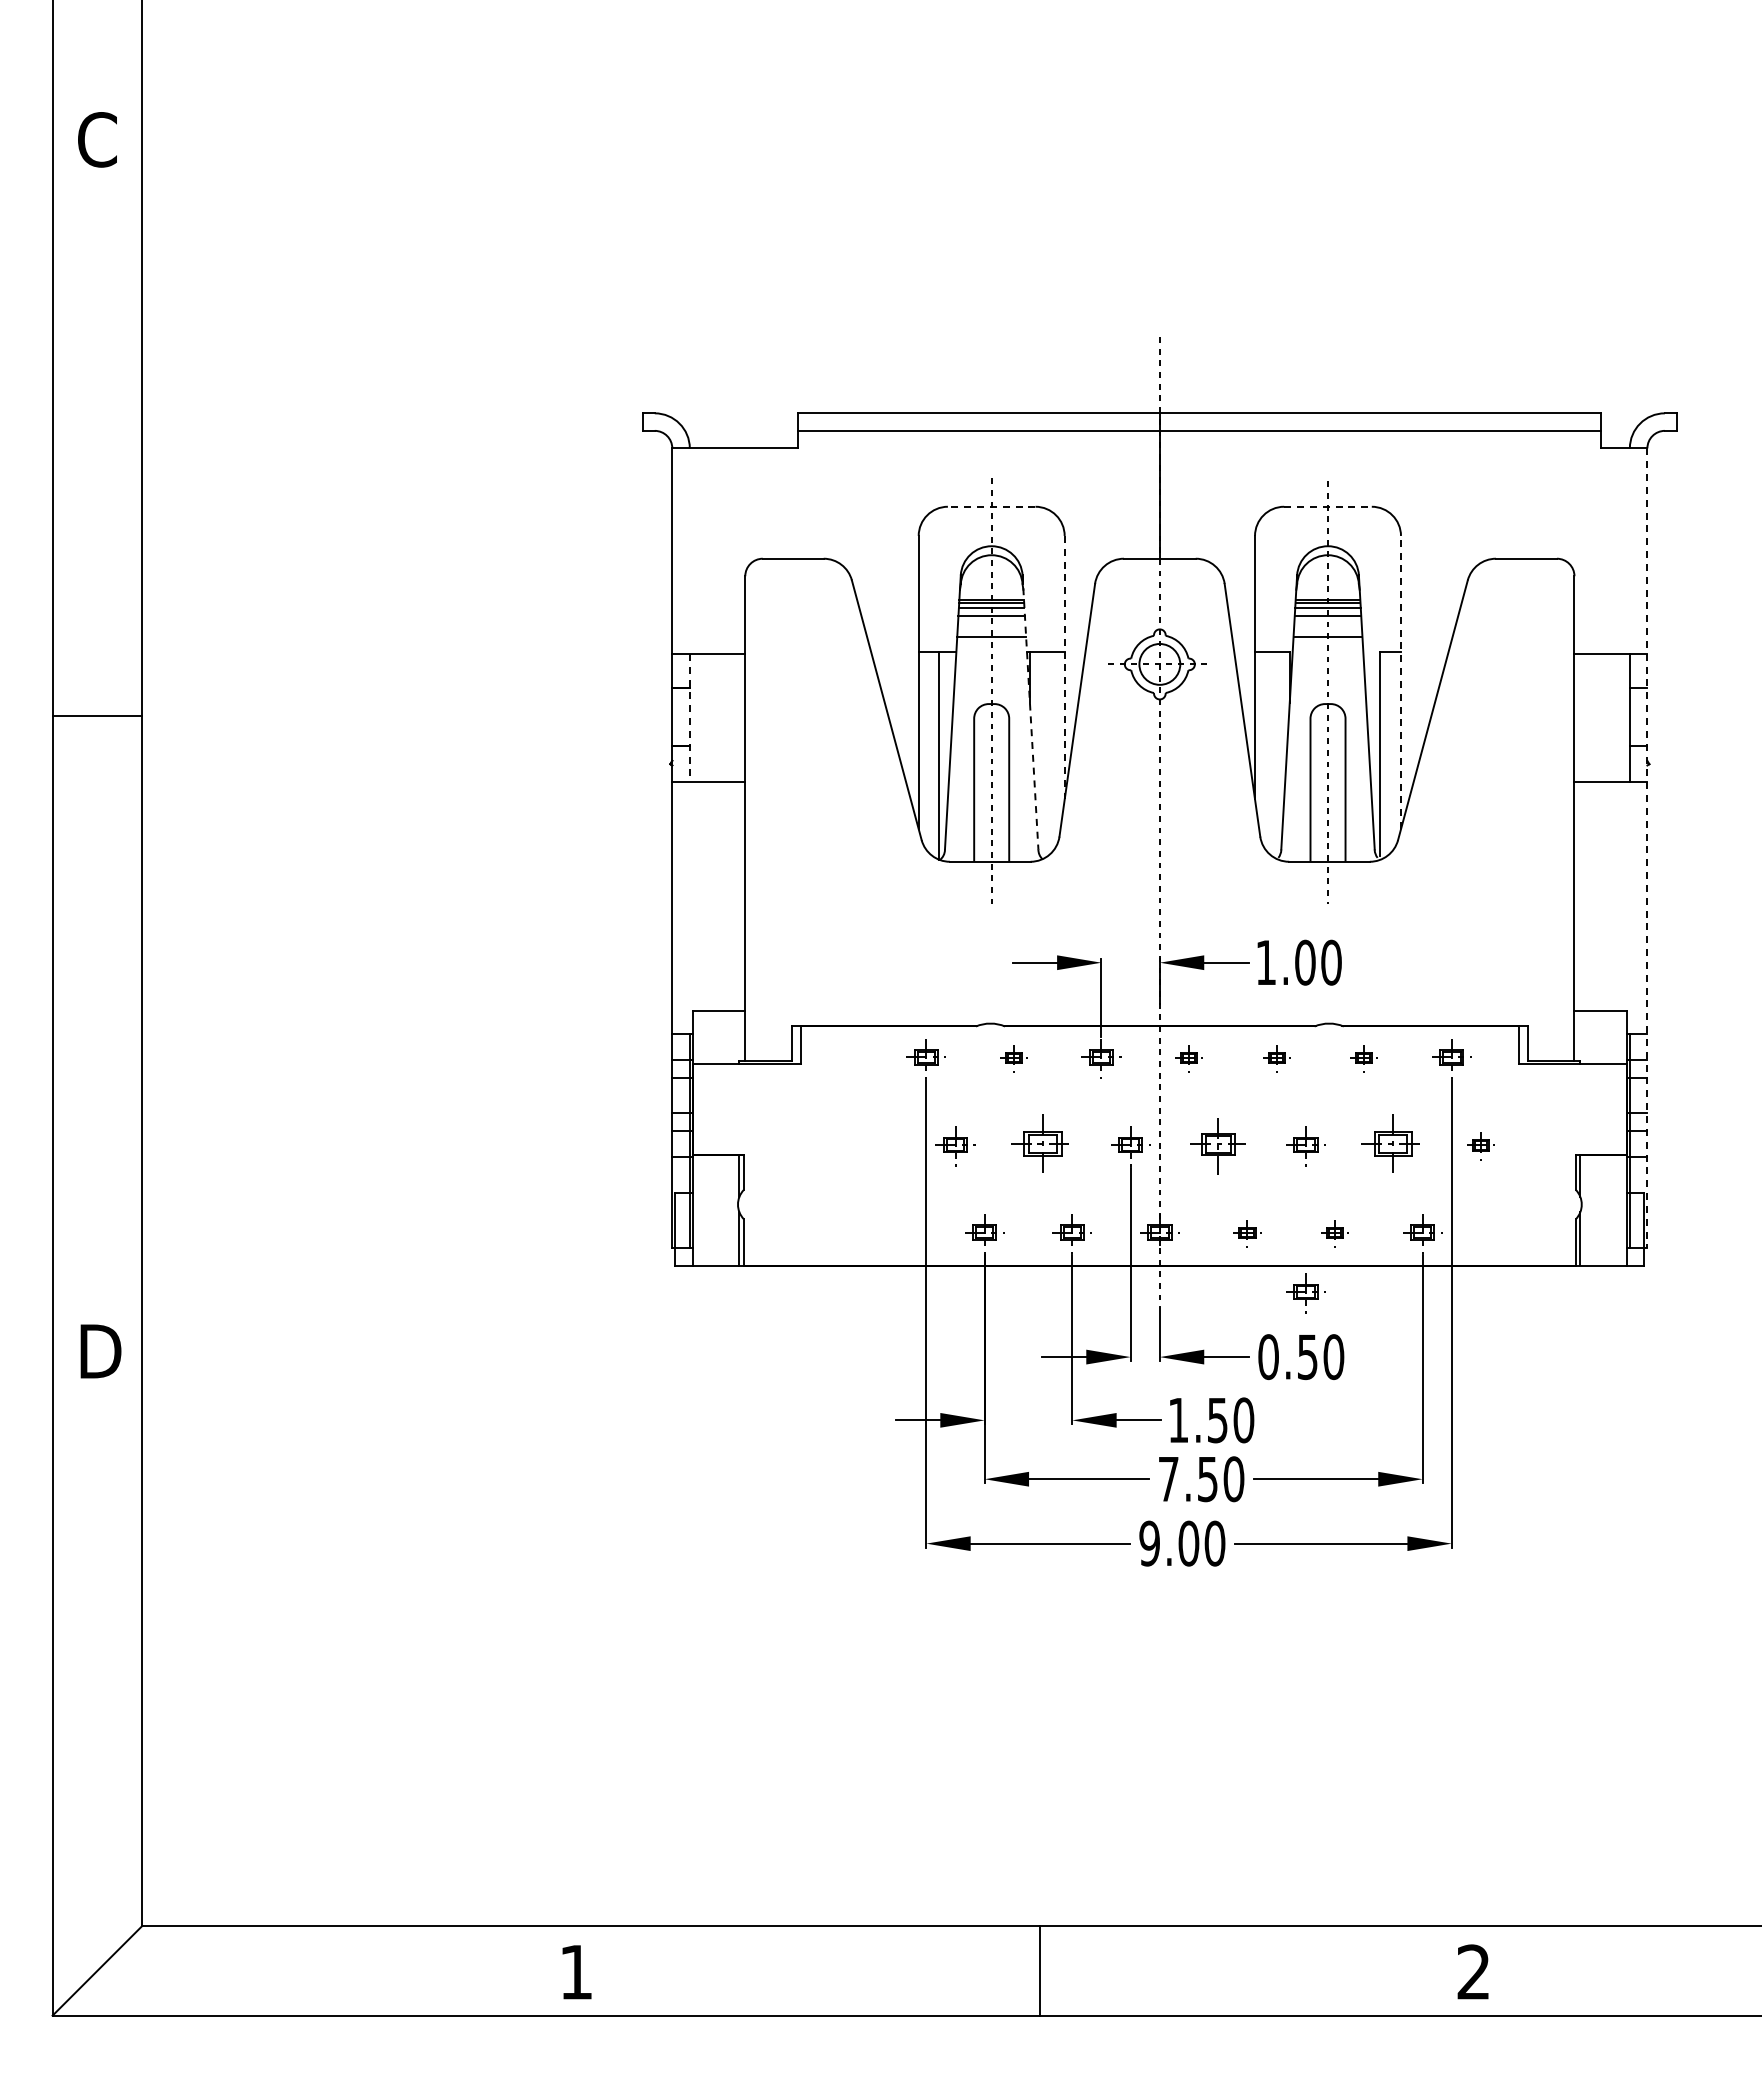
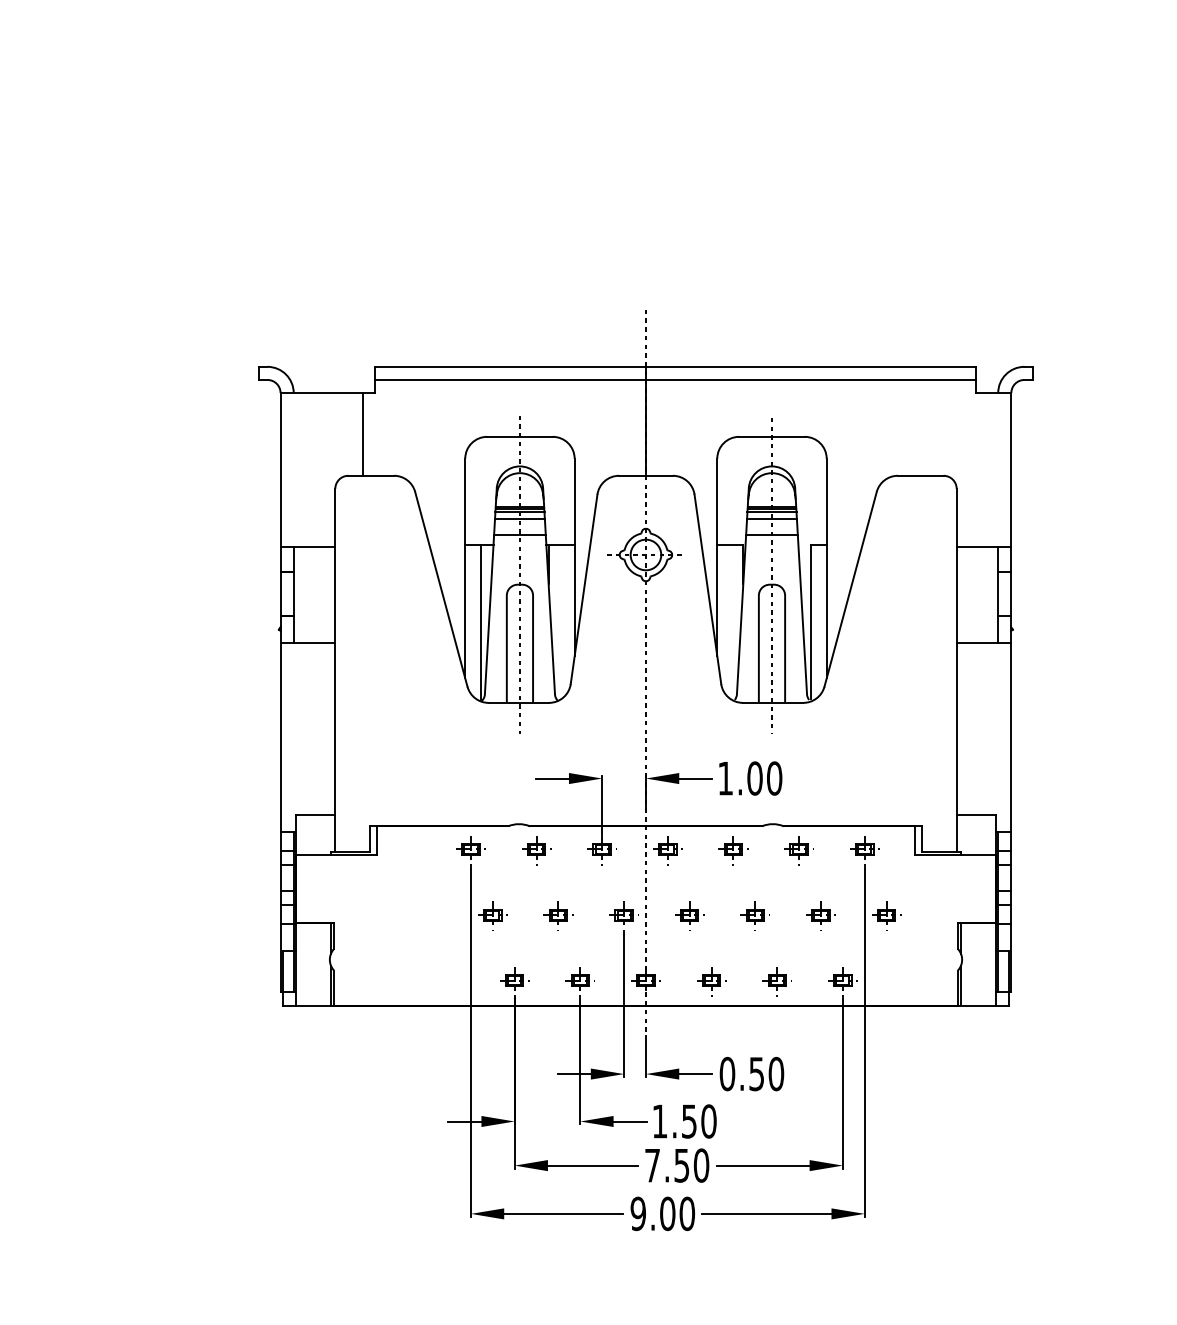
line: (781, 503) -> (362, 434), added
line: (991, 506) -> (519, 436), dashed -> solid
line: (1328, 506) -> (772, 436), dashed -> solid
line: (1064, 667) -> (574, 557), dashed -> solid
line: (1401, 682) -> (827, 568), dashed -> solid
line: (1030, 712) -> (549, 591), dashed -> solid
line: (689, 718) -> (293, 595), dashed -> solid
line: (1647, 848) -> (1011, 692), dashed -> solid
part: (1013, 1058) -> (536, 850), size x1.43
part: (1188, 1058) -> (667, 850), size x1.43
part: (1276, 1058) -> (733, 850), size x1.43
part: (1363, 1058) -> (798, 850), size x1.43
part: (1042, 1146) -> (558, 916), size x0.62
part: (1217, 1146) -> (689, 916), size x0.71
part: (1393, 1146) -> (821, 916), size x0.62
part: (1480, 1146) -> (886, 916), size x1.43
part: (1247, 1233) -> (711, 981), size x1.43
part: (1334, 1233) -> (776, 981), size x1.43
part: (1305, 1293) -> (755, 1026), removed

